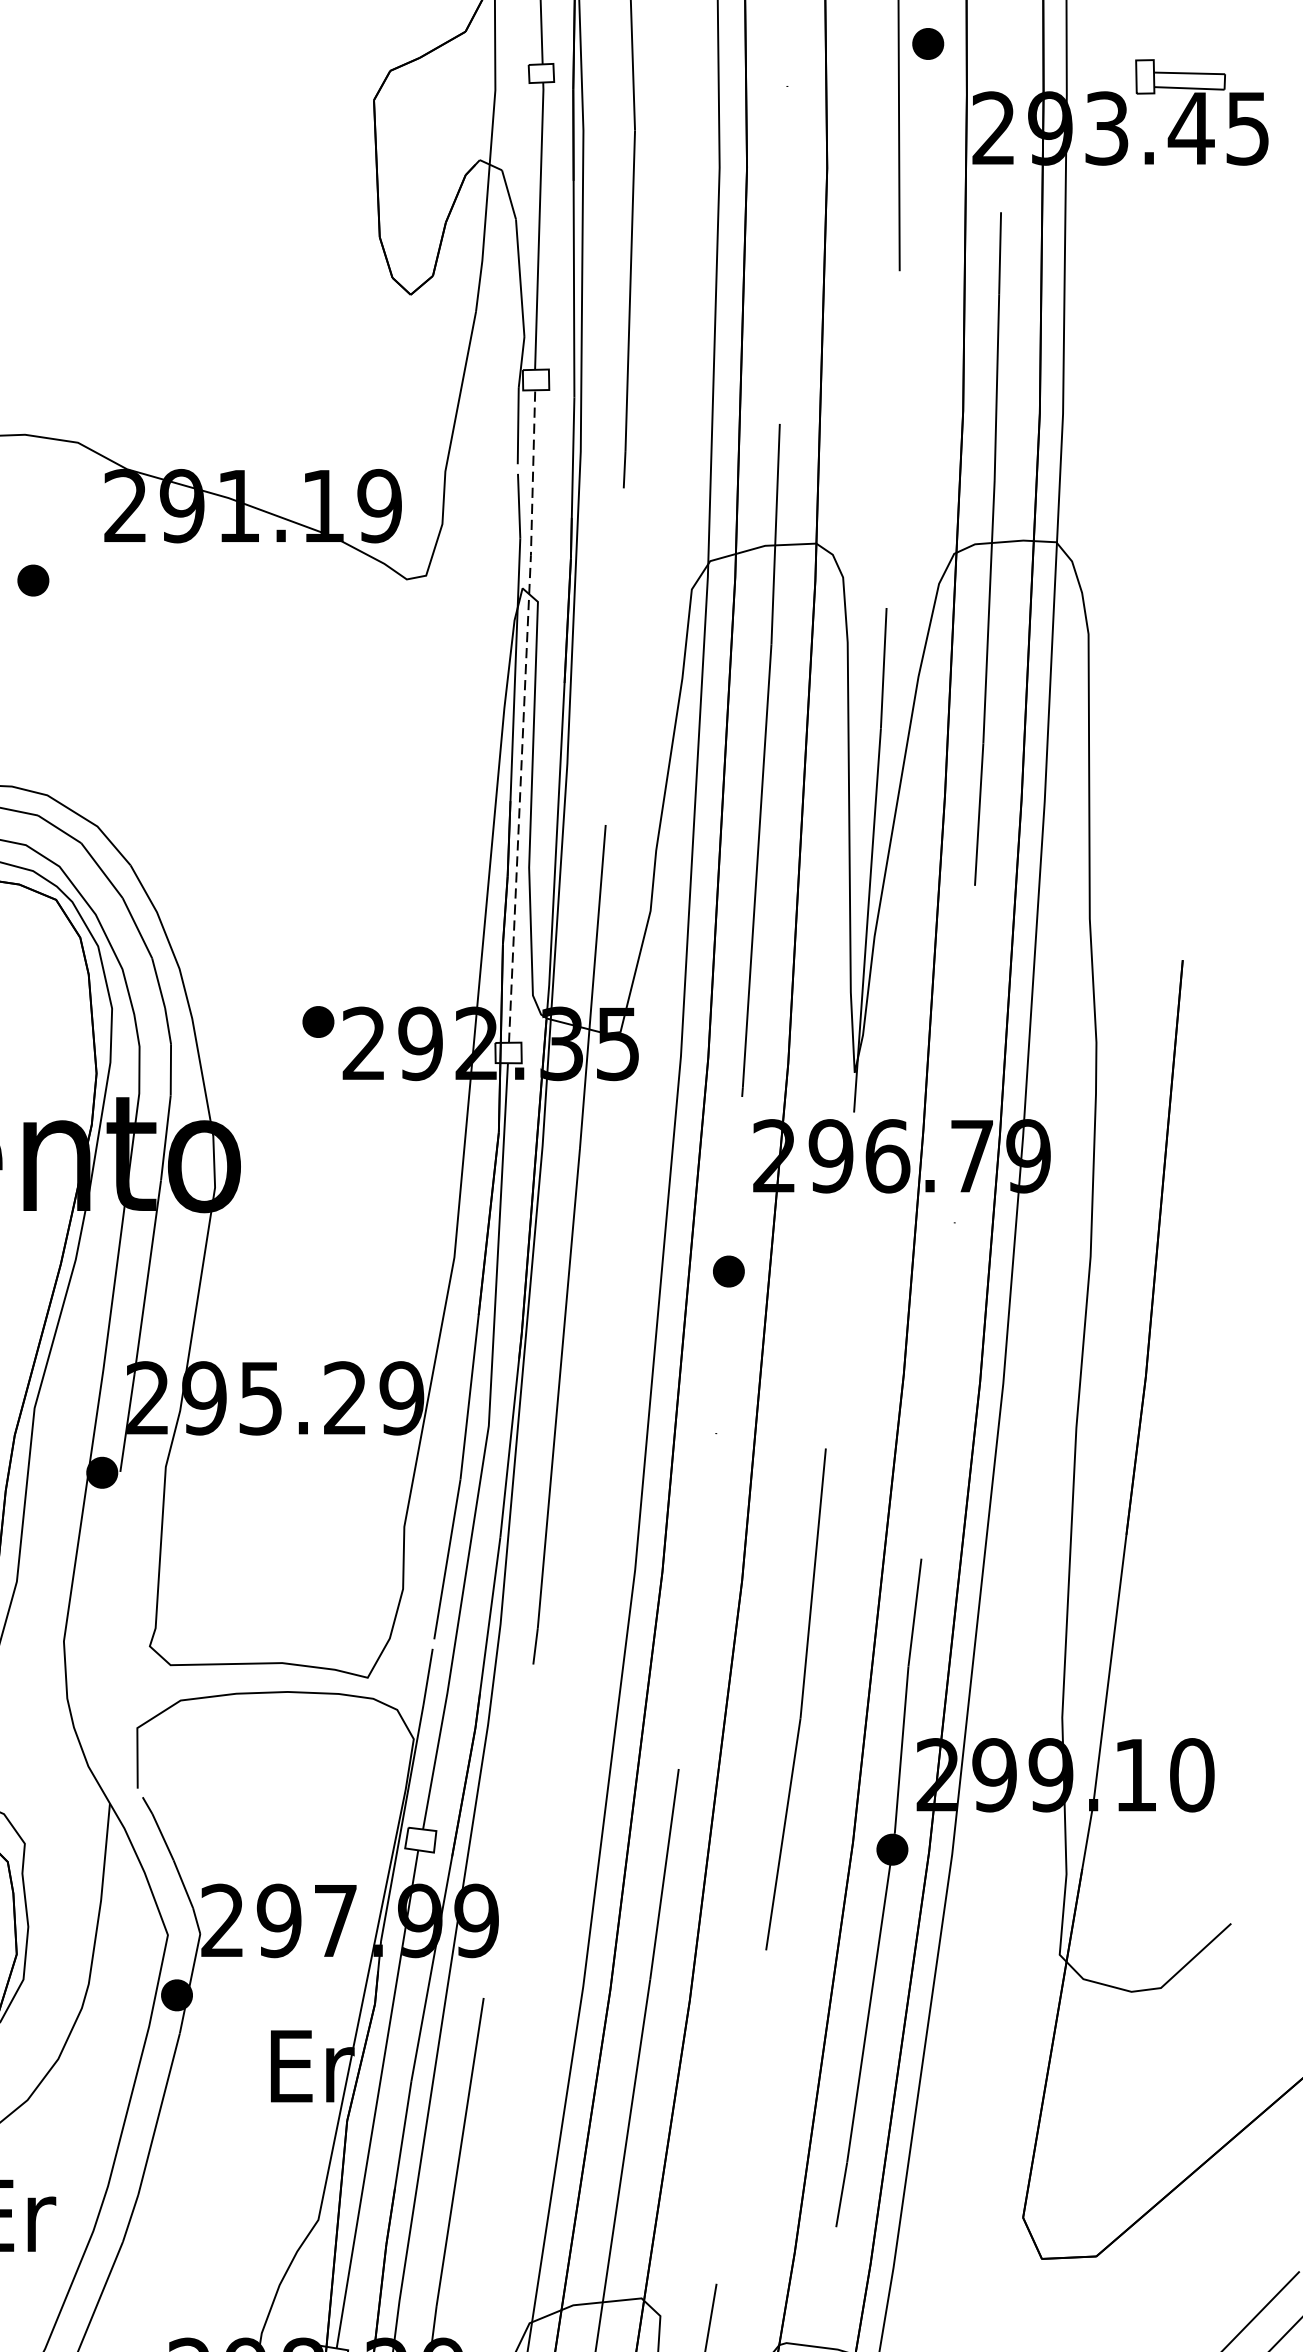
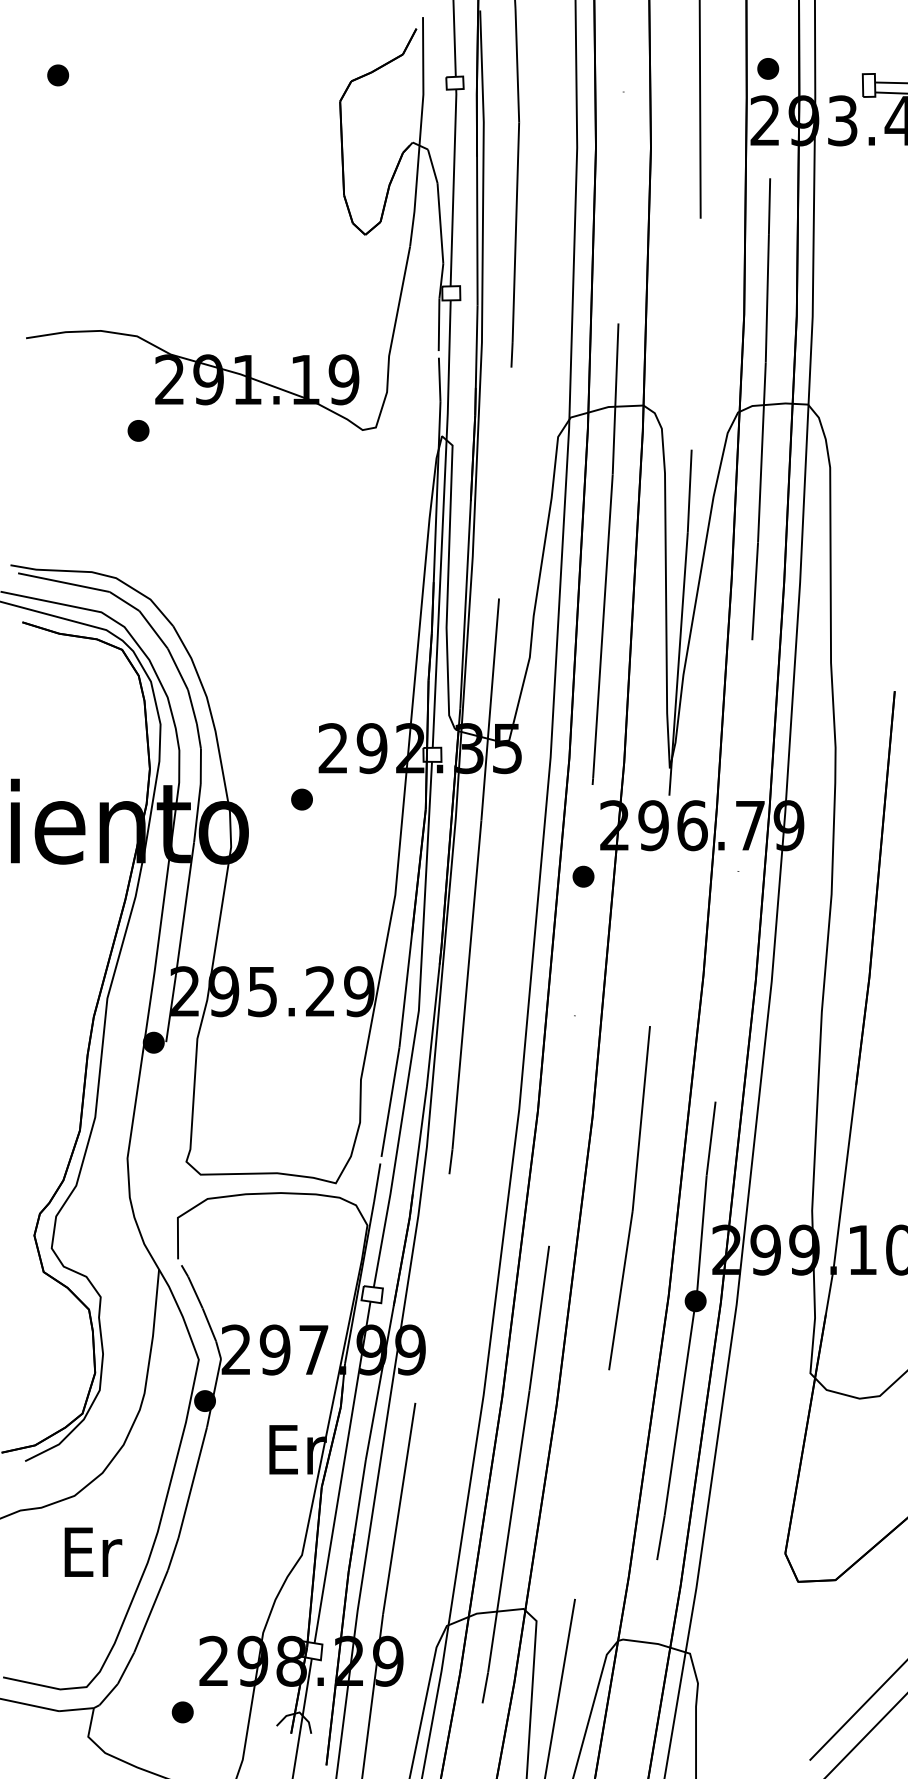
part: (928, 43) -> (768, 68), moved
part: (33, 580) -> (138, 430), moved
line: (523, 715) -> (442, 523), dashed -> solid
part: (317, 1021) -> (301, 799), moved
part: (728, 1271) -> (583, 876), moved

